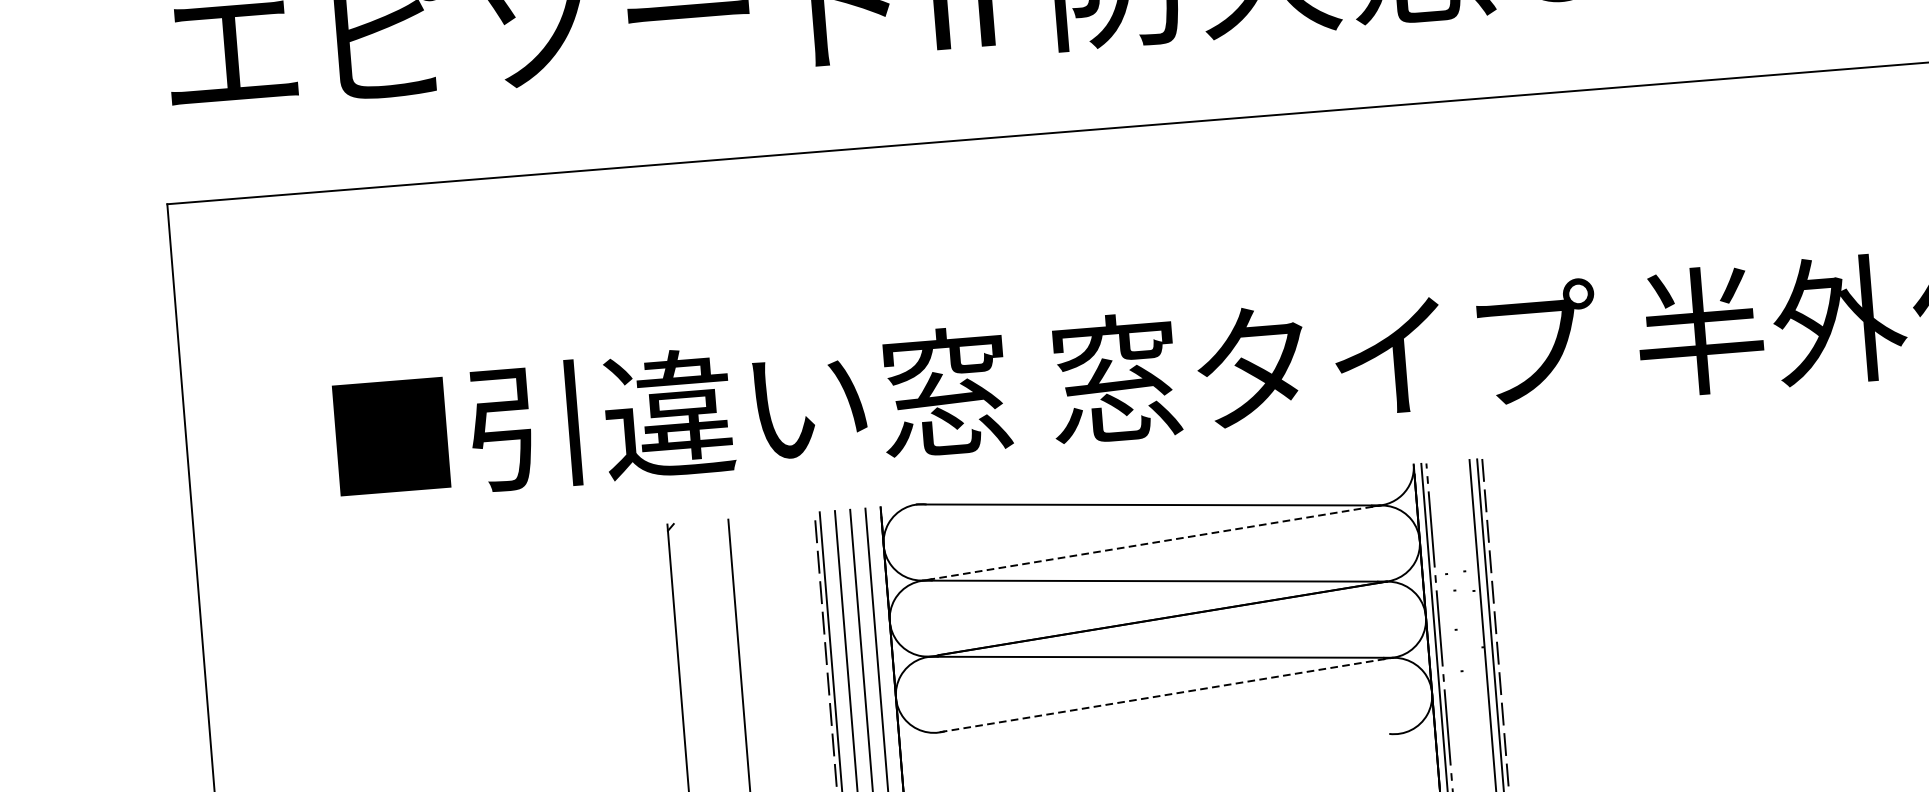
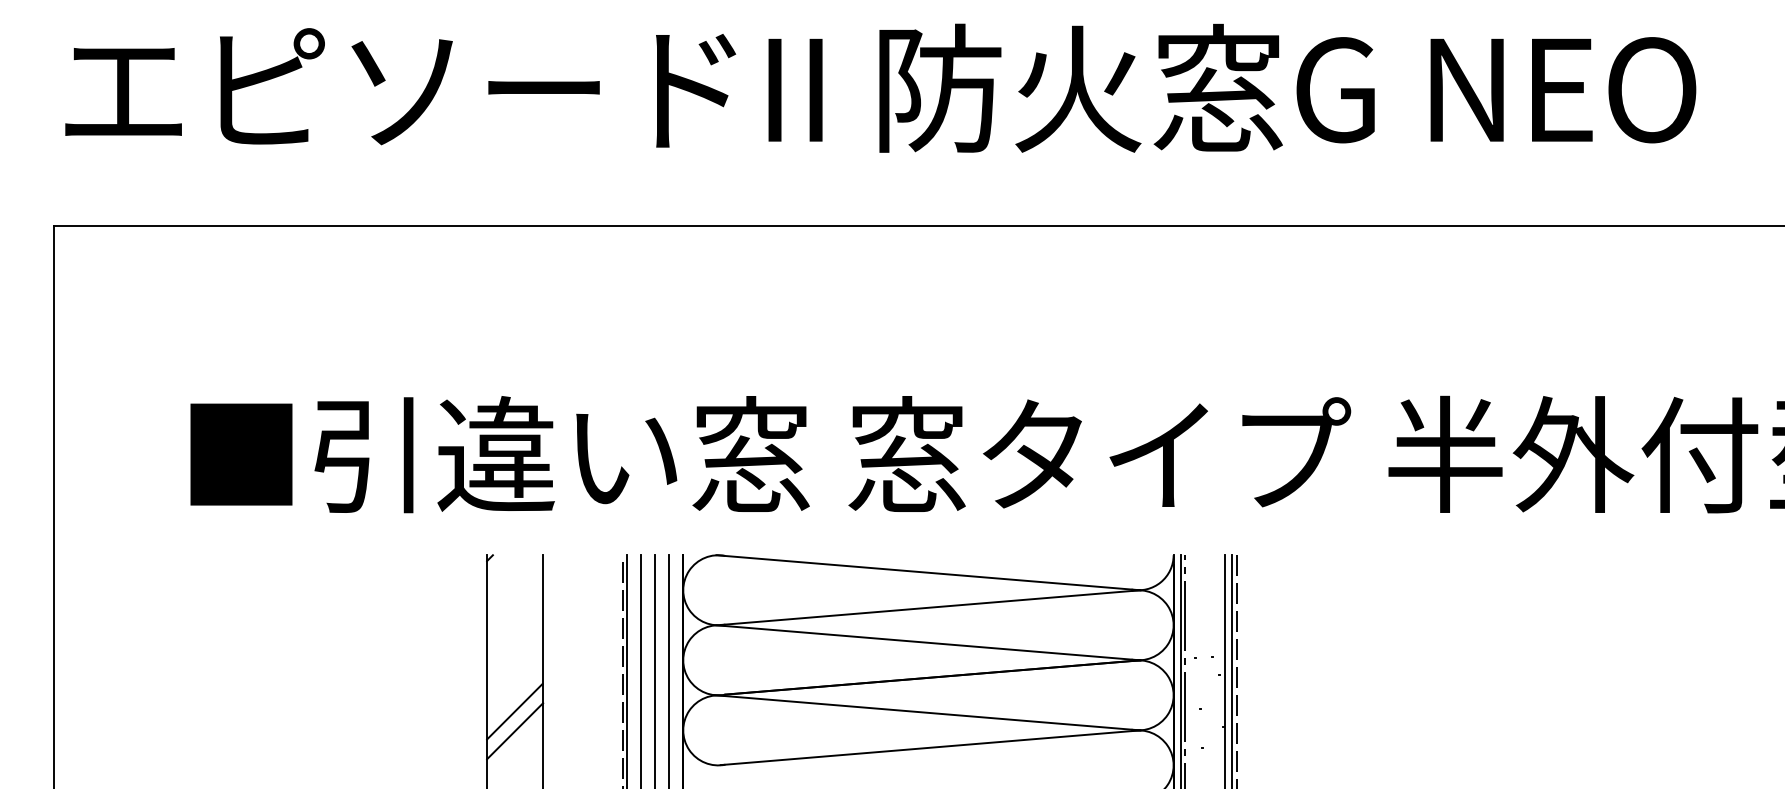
line: (1153, 542) -> (930, 607), dashed -> solid
line: (710, 691) -> (514, 711), added
line: (1166, 694) -> (930, 747), dashed -> solid
line: (713, 713) -> (515, 731), added

